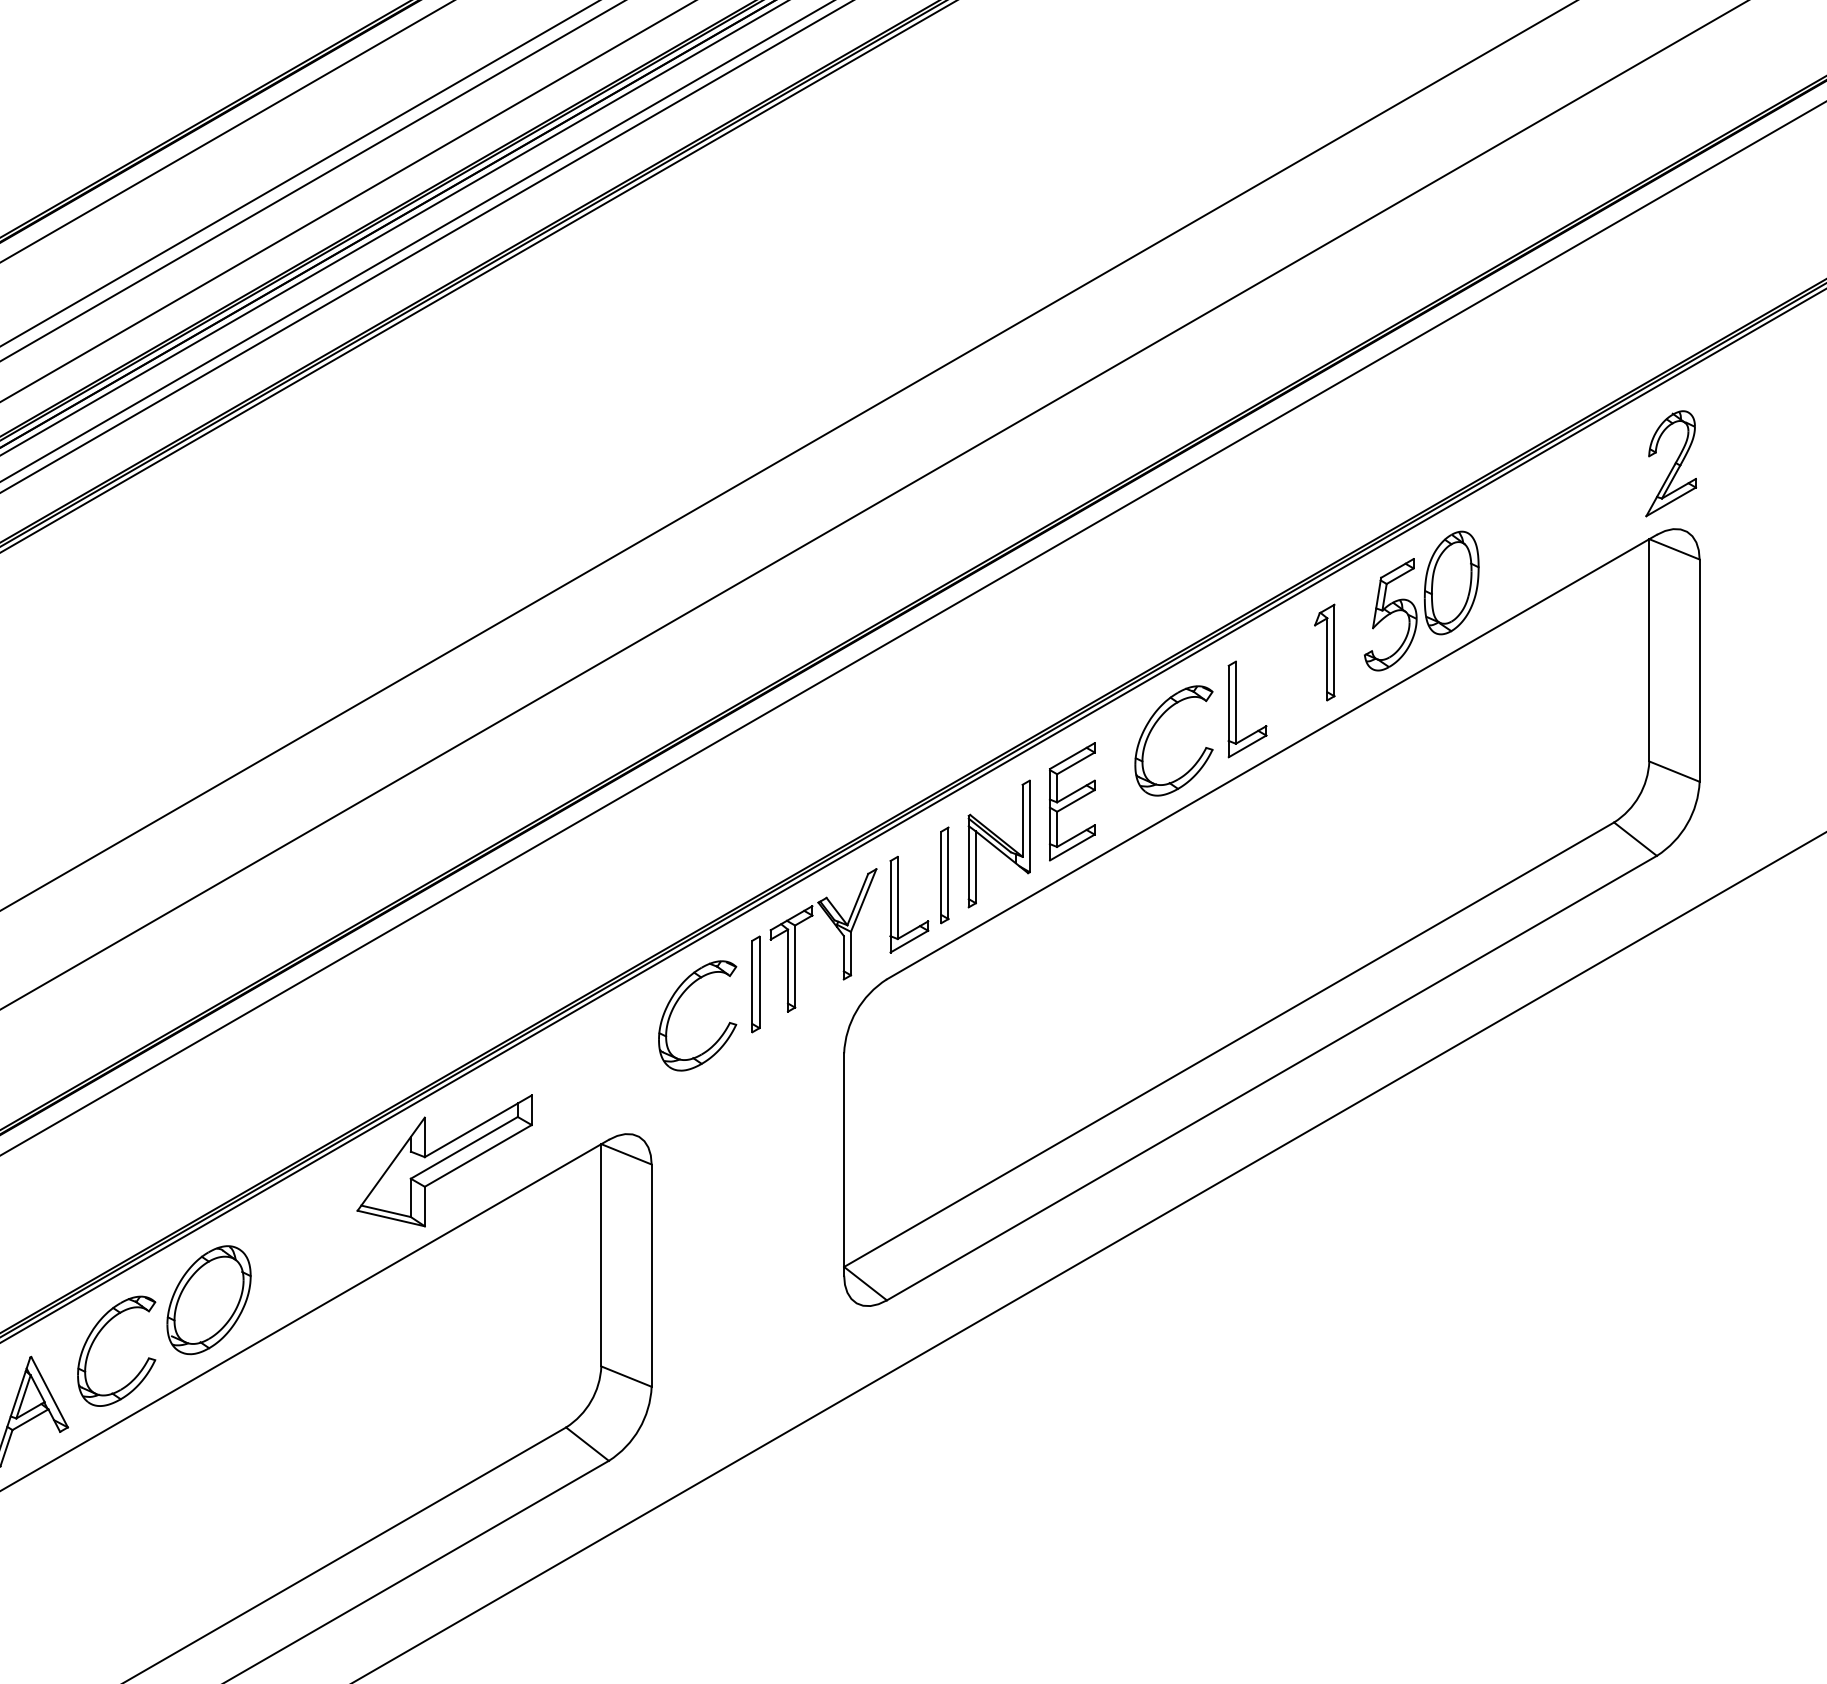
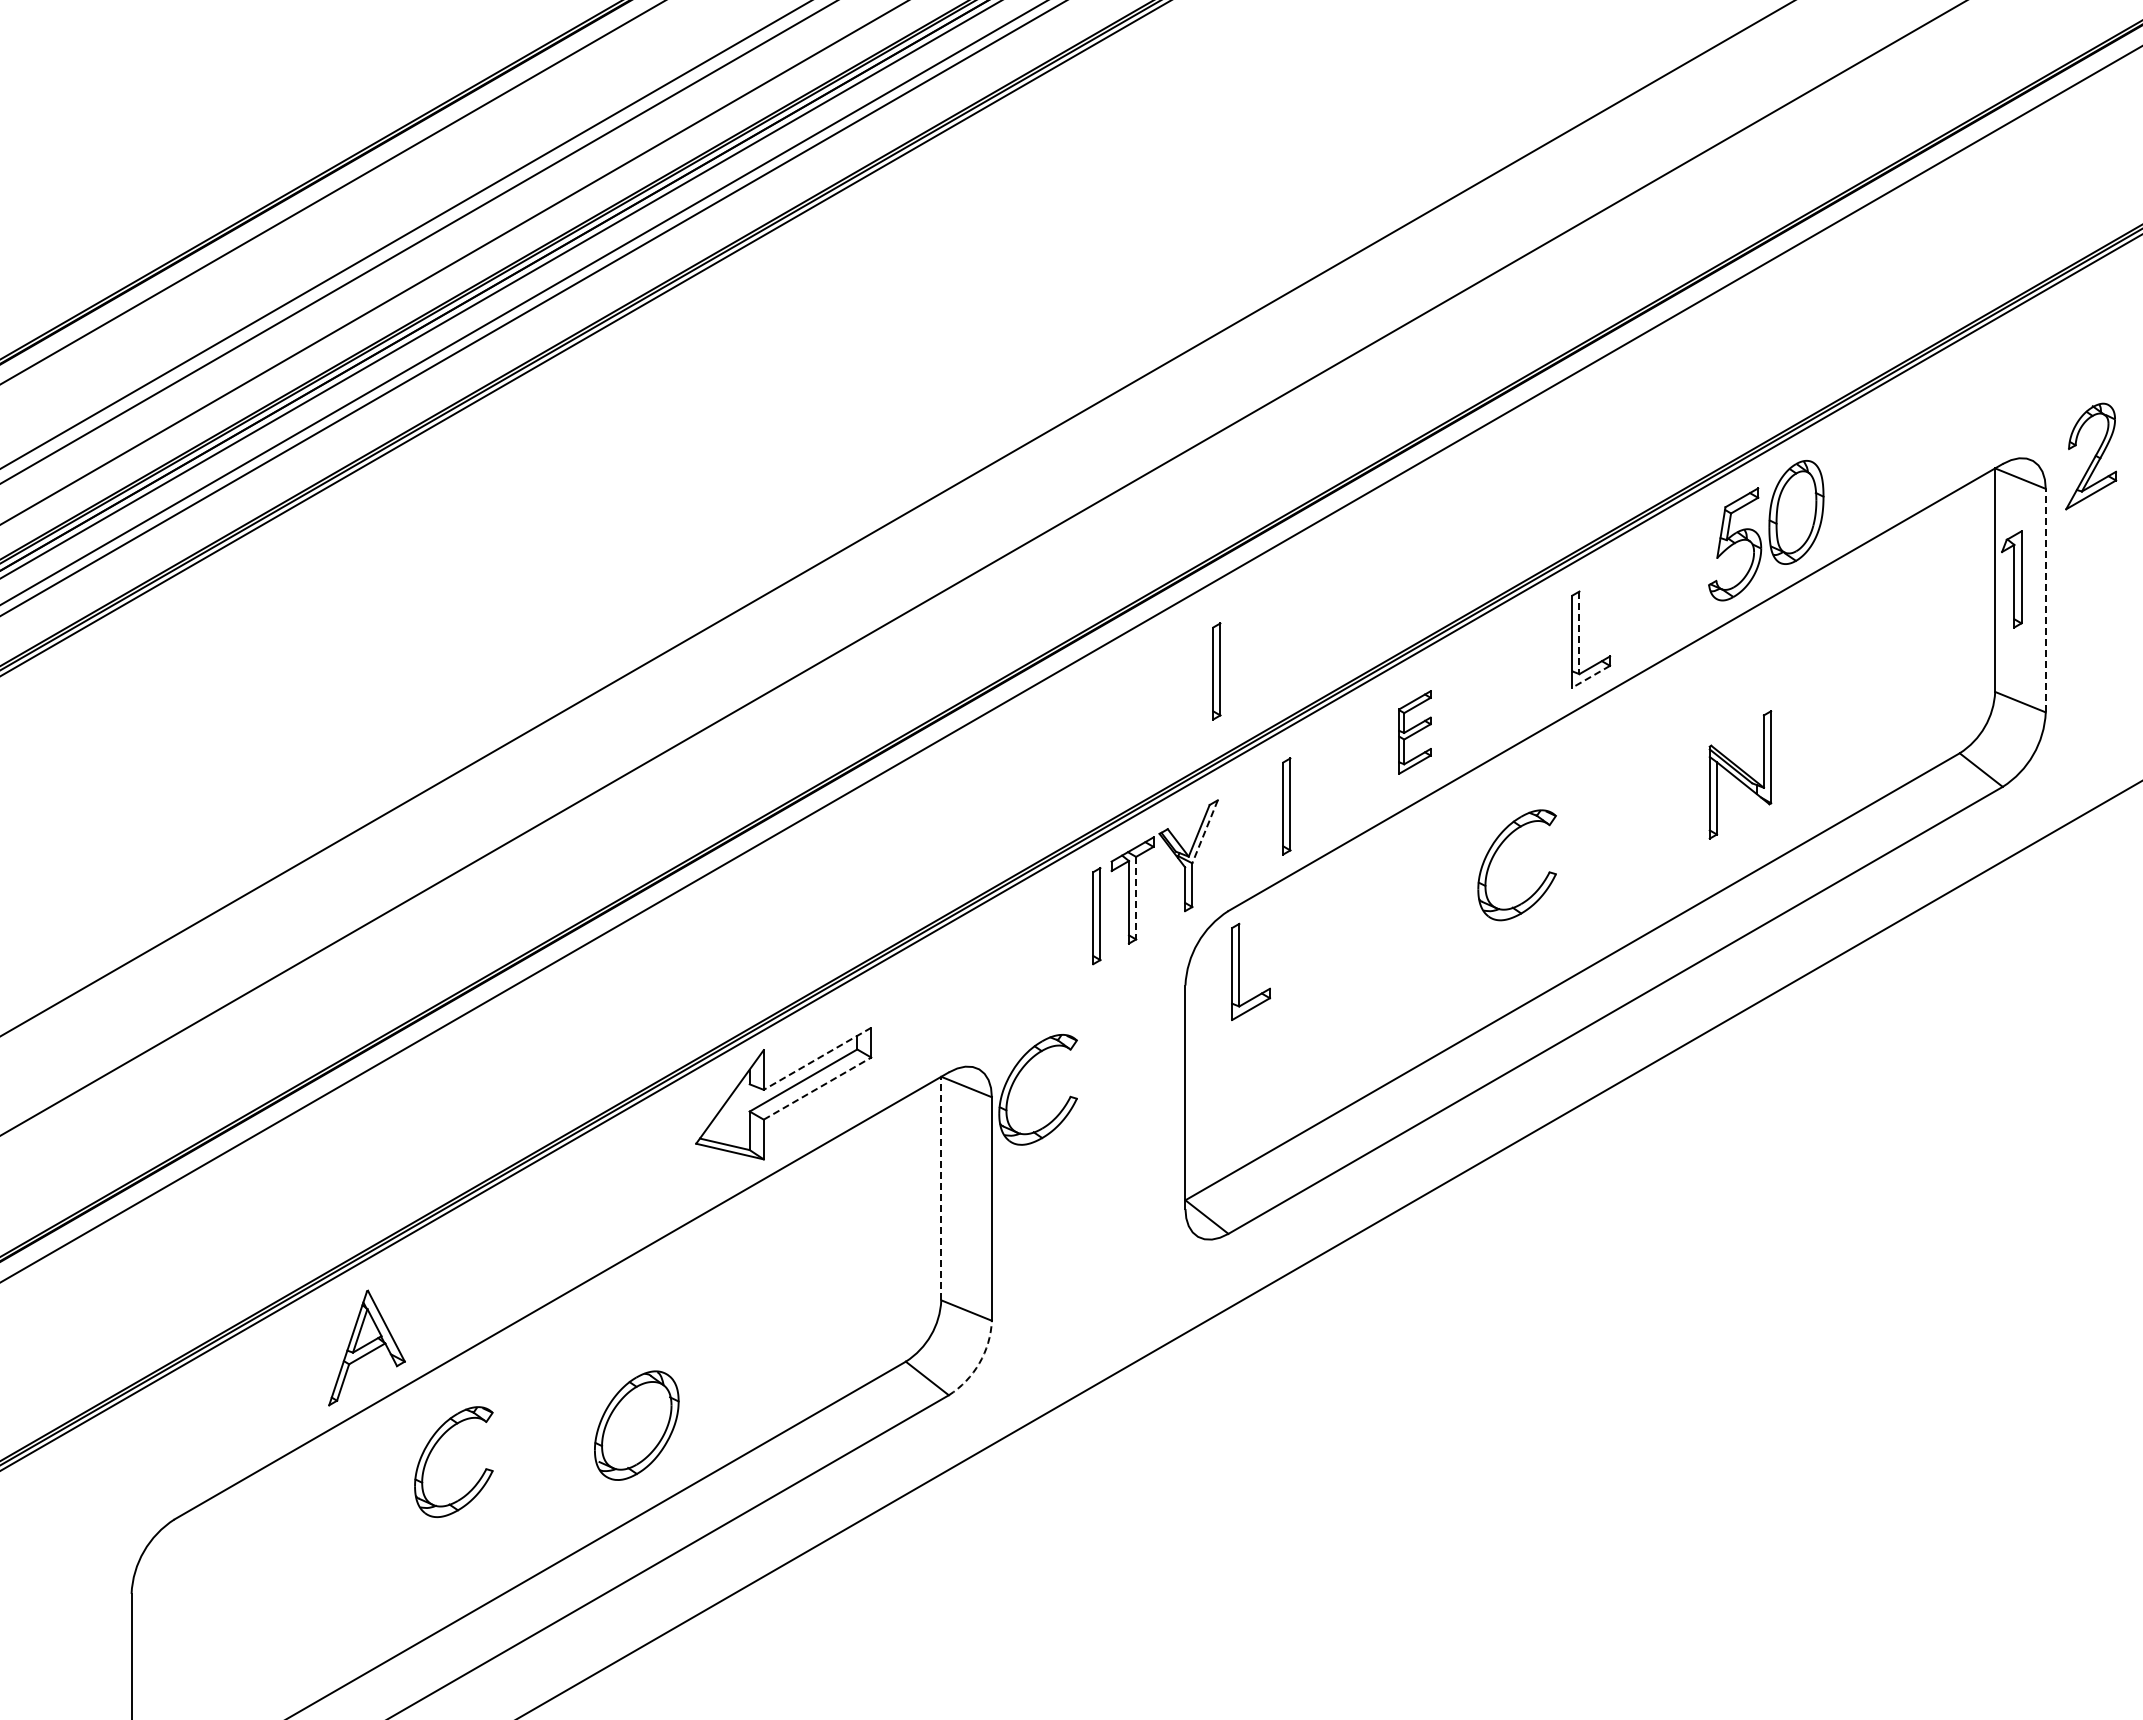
part: (1671, 463) -> (2091, 456), moved
part: (1324, 652) -> (2011, 579), moved
line: (1699, 670) -> (2045, 600), solid -> dashed
line: (1235, 703) -> (1579, 633), solid -> dashed
part: (1154, 727) -> (1497, 851), moved
part: (875, 741) -> (1216, 671), added
line: (1247, 746) -> (1591, 676), solid -> dashed
part: (1071, 801) -> (1414, 732), size x0.7
part: (999, 843) -> (1740, 774), moved
line: (864, 900) -> (1205, 831), solid -> dashed
part: (897, 904) -> (1239, 971), moved
line: (795, 966) -> (1136, 898), solid -> dashed
part: (677, 1003) -> (1017, 1077), moved
line: (478, 1126) -> (817, 1059), solid -> dashed
line: (478, 1155) -> (817, 1088), solid -> dashed
line: (601, 1255) -> (941, 1188), solid -> dashed
part: (208, 1300) -> (636, 1425), moved
part: (96, 1338) -> (433, 1449), moved
arc: (639, 1429) -> (979, 1363), solid -> dashed

